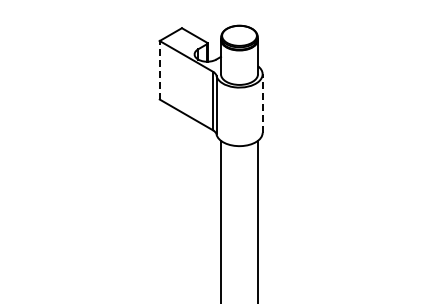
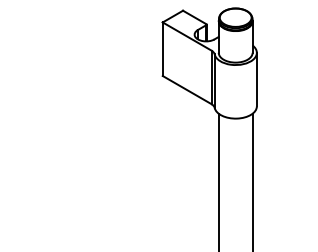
line: (159, 69) -> (162, 48), dashed -> solid
line: (262, 103) -> (256, 79), dashed -> solid

